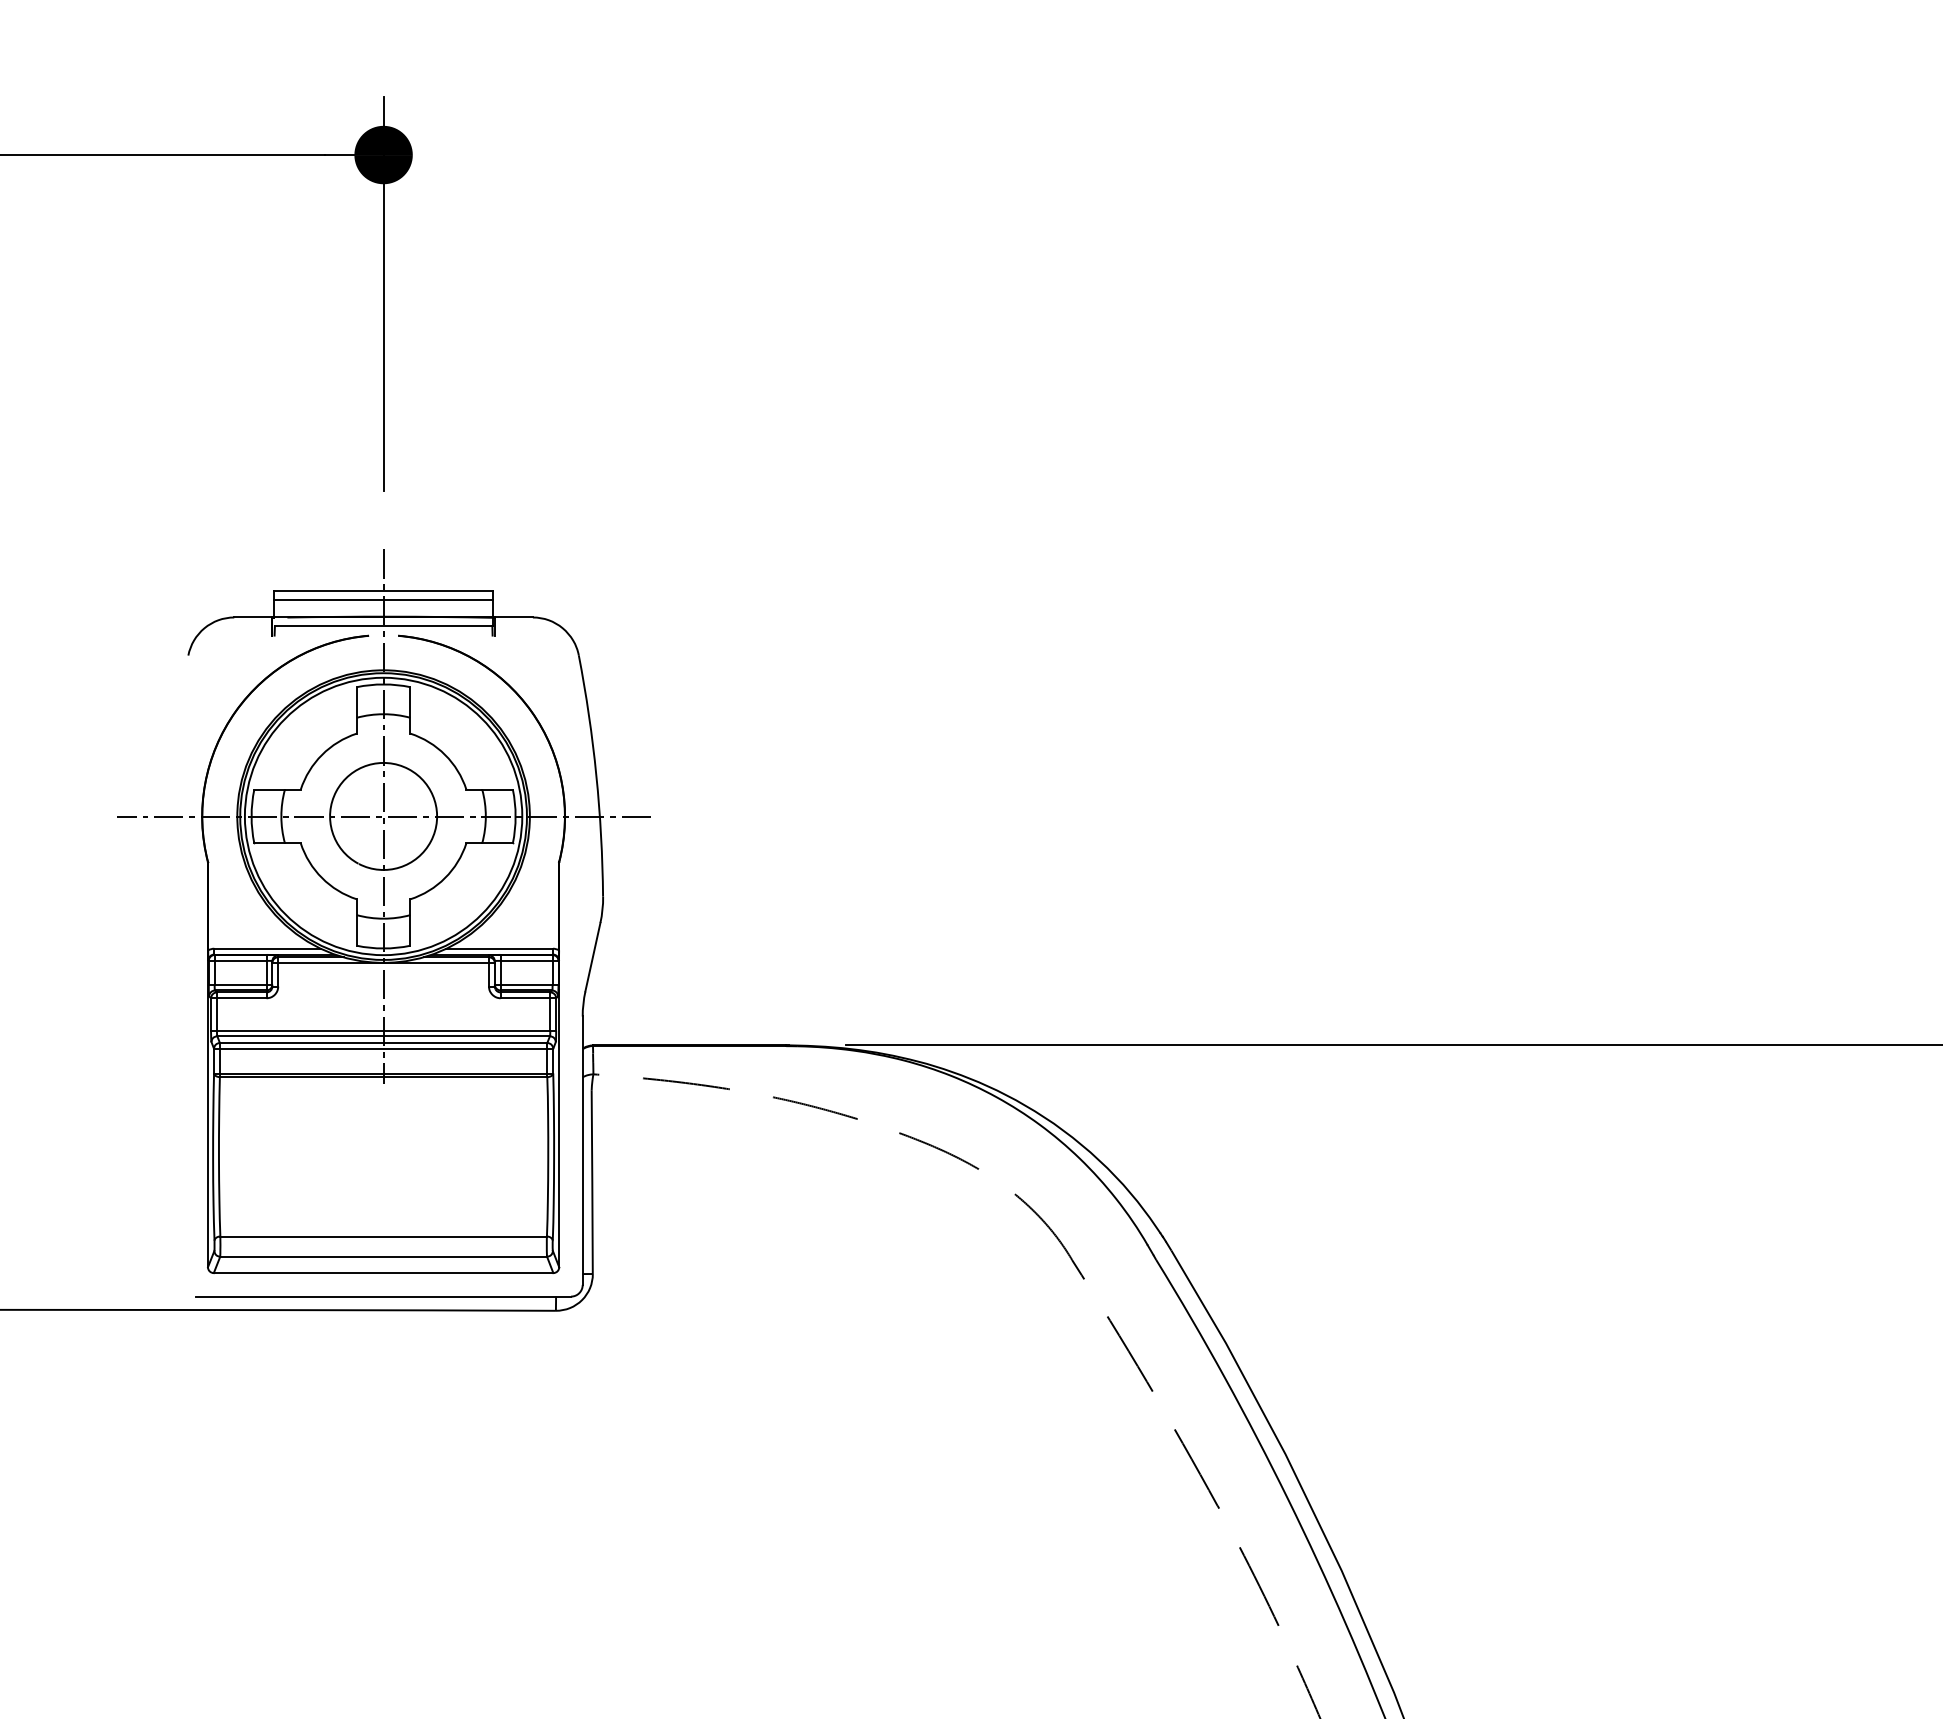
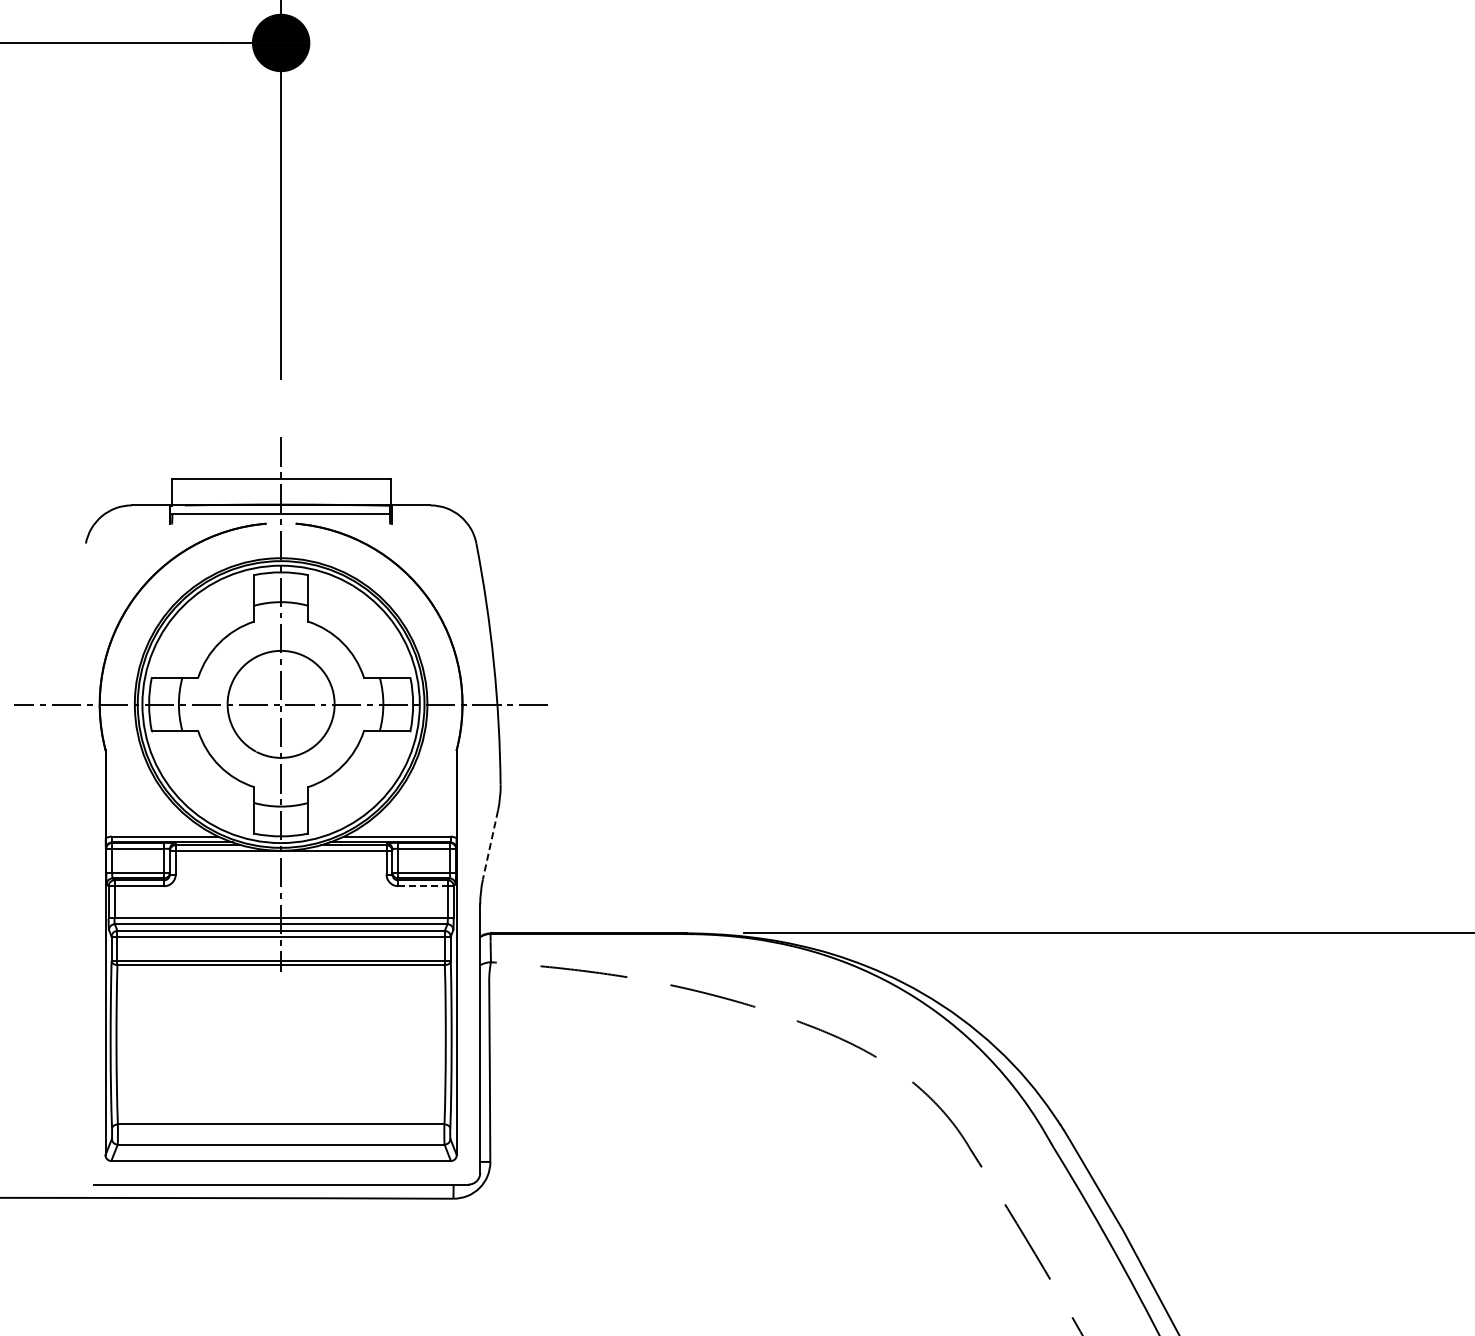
line: (383, 599) -> (281, 487), removed
line: (592, 957) -> (490, 845), solid -> dashed
line: (525, 998) -> (423, 886), solid -> dashed

